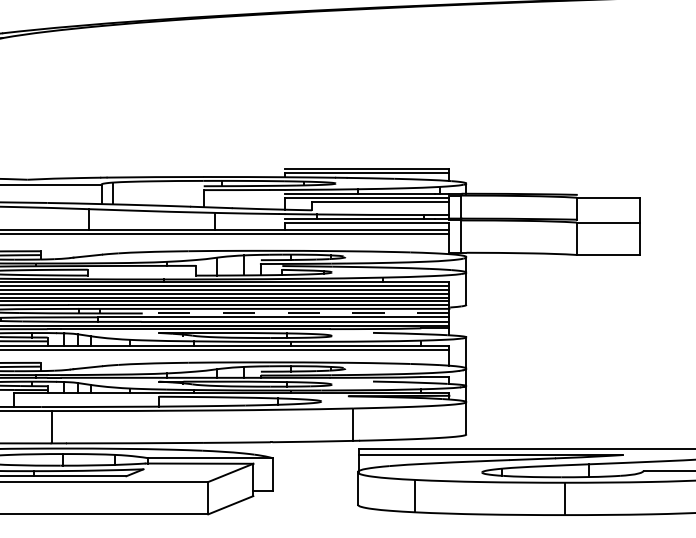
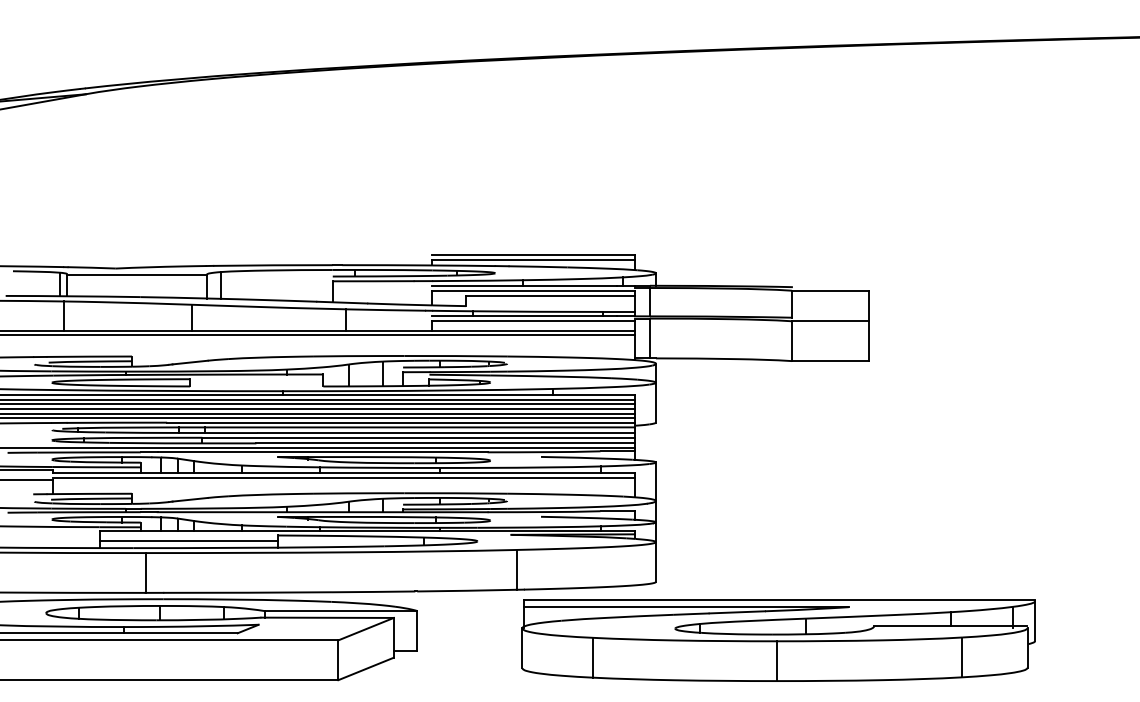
line: (296, 313) -> (446, 433), dashed -> solid
line: (86, 400) -> (188, 540), added

